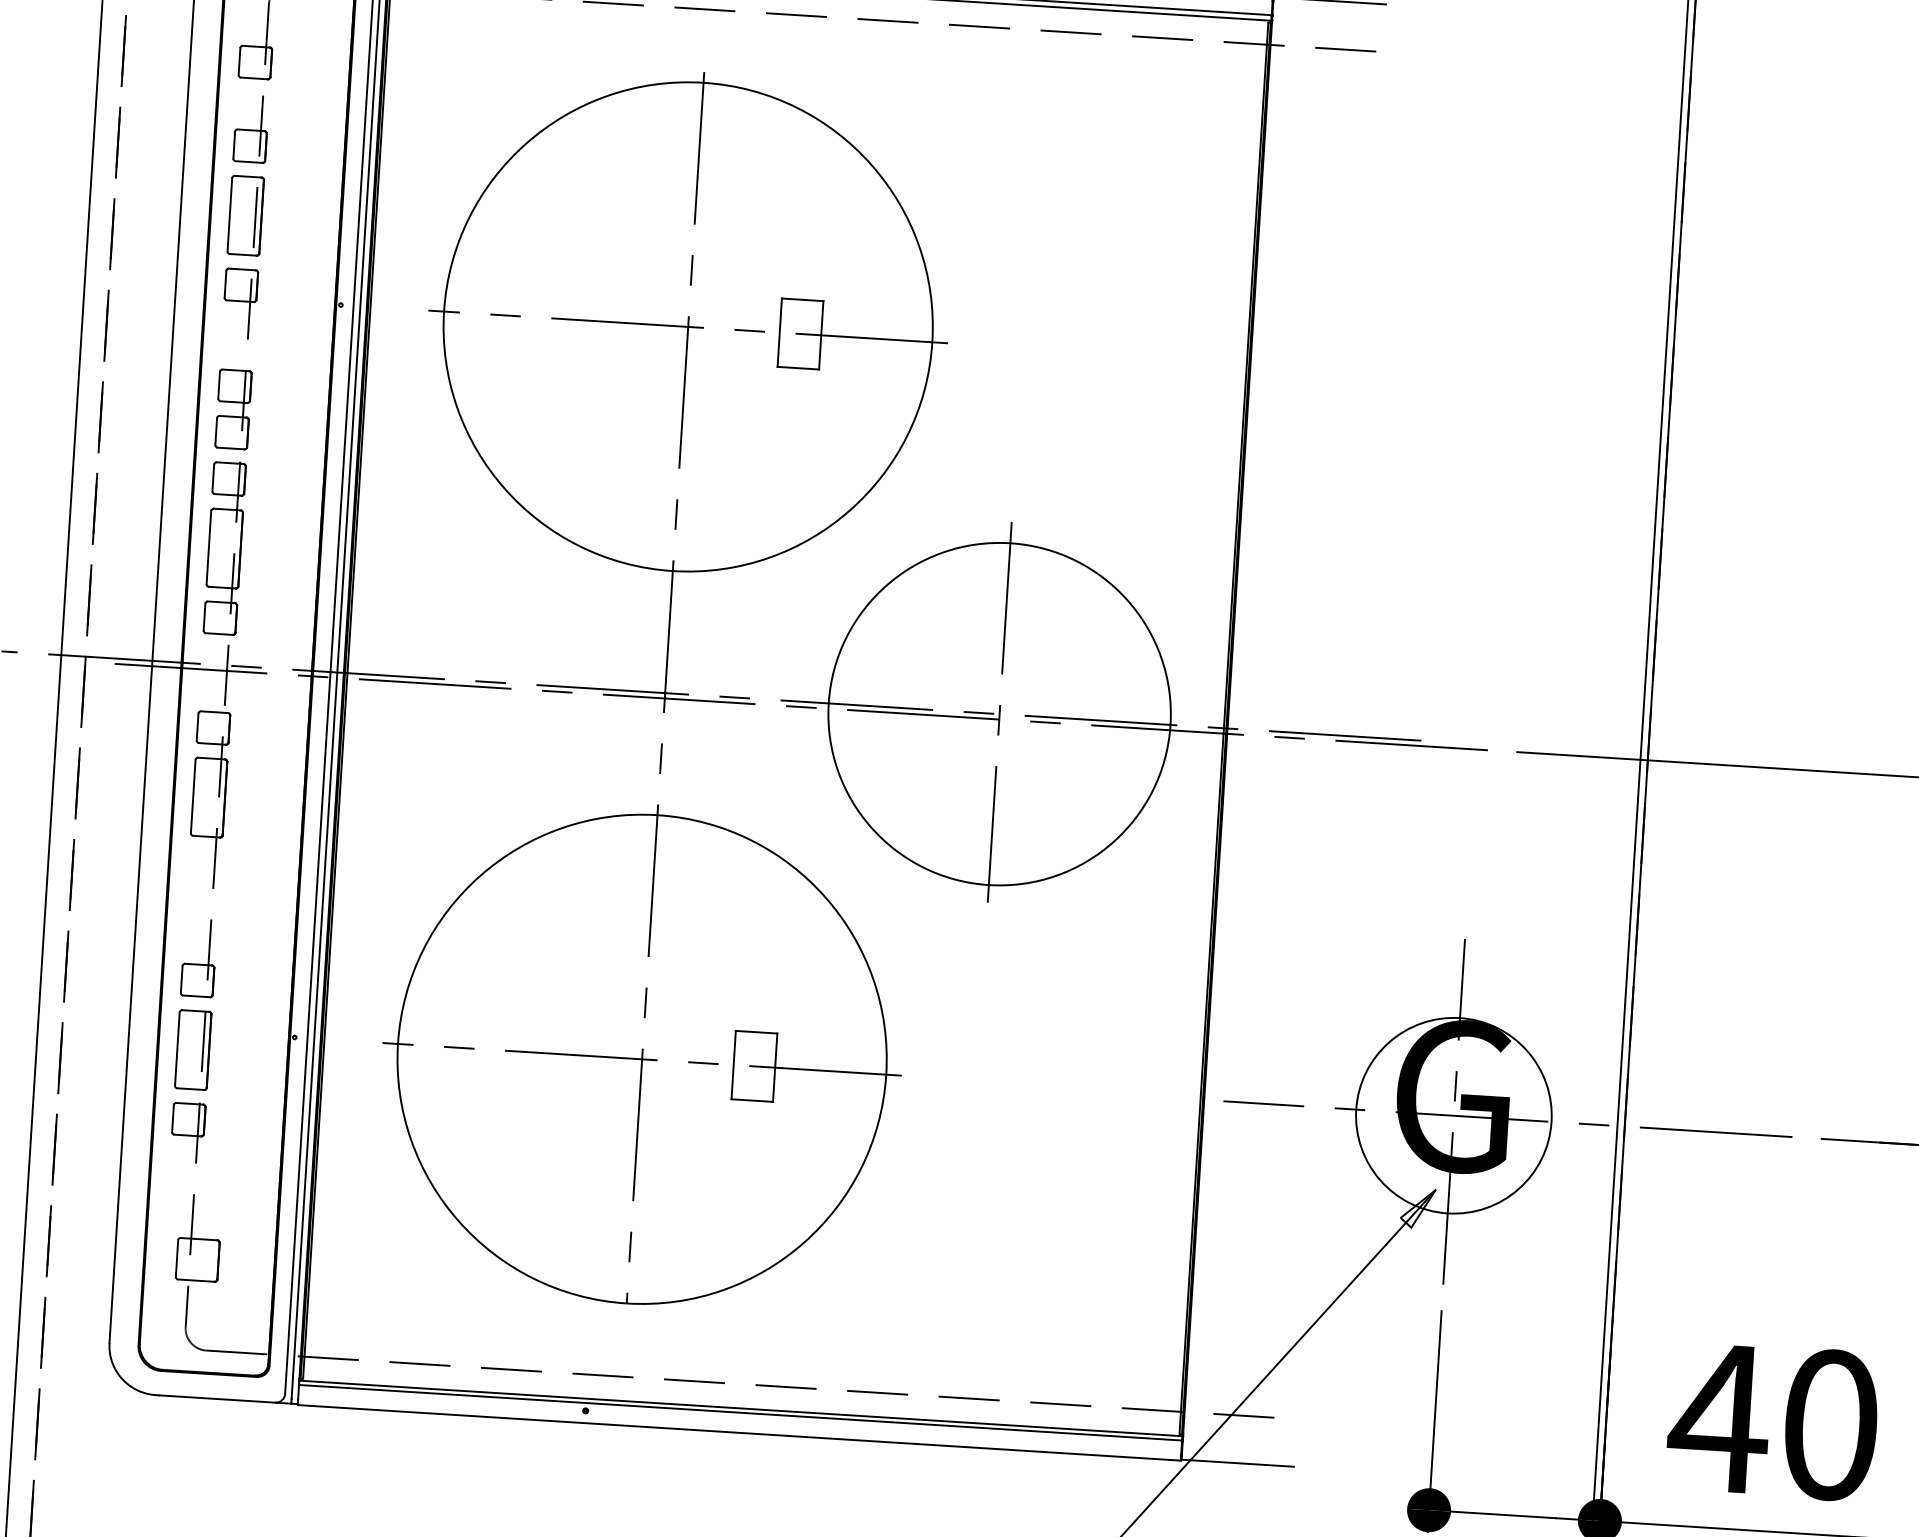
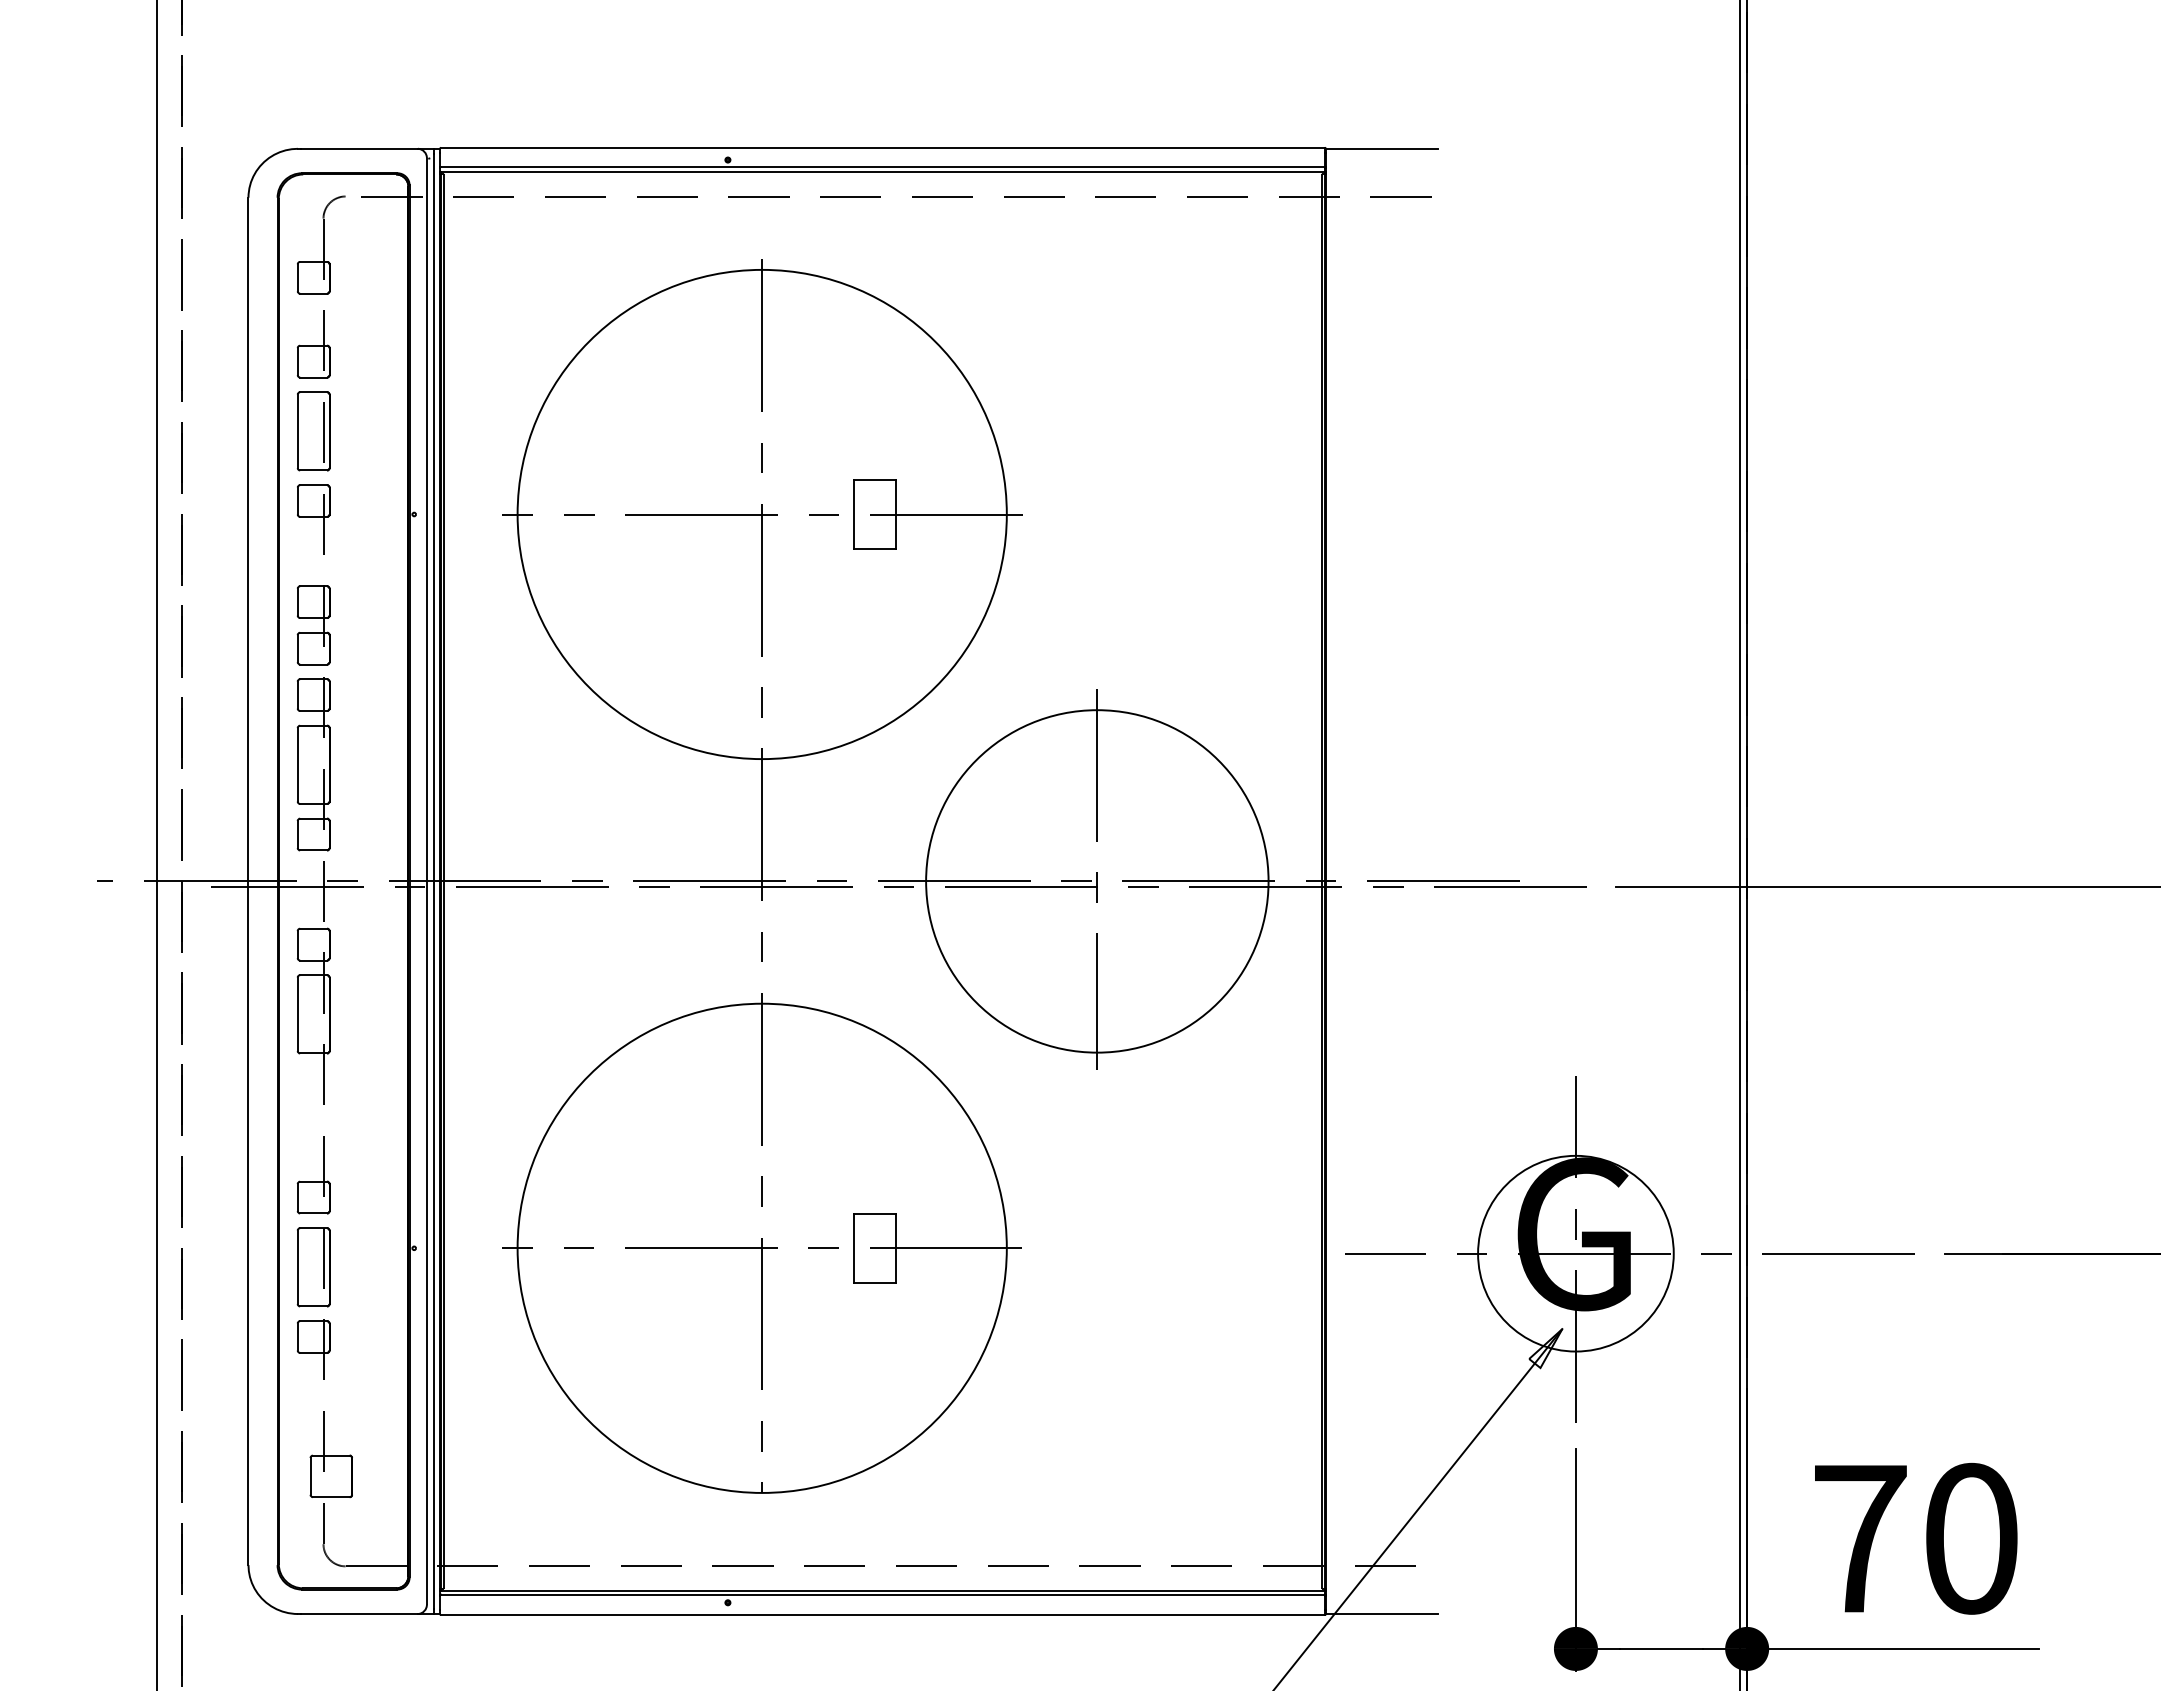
text: (1719, 1417) -> (1859, 1538), 40 -> 70

